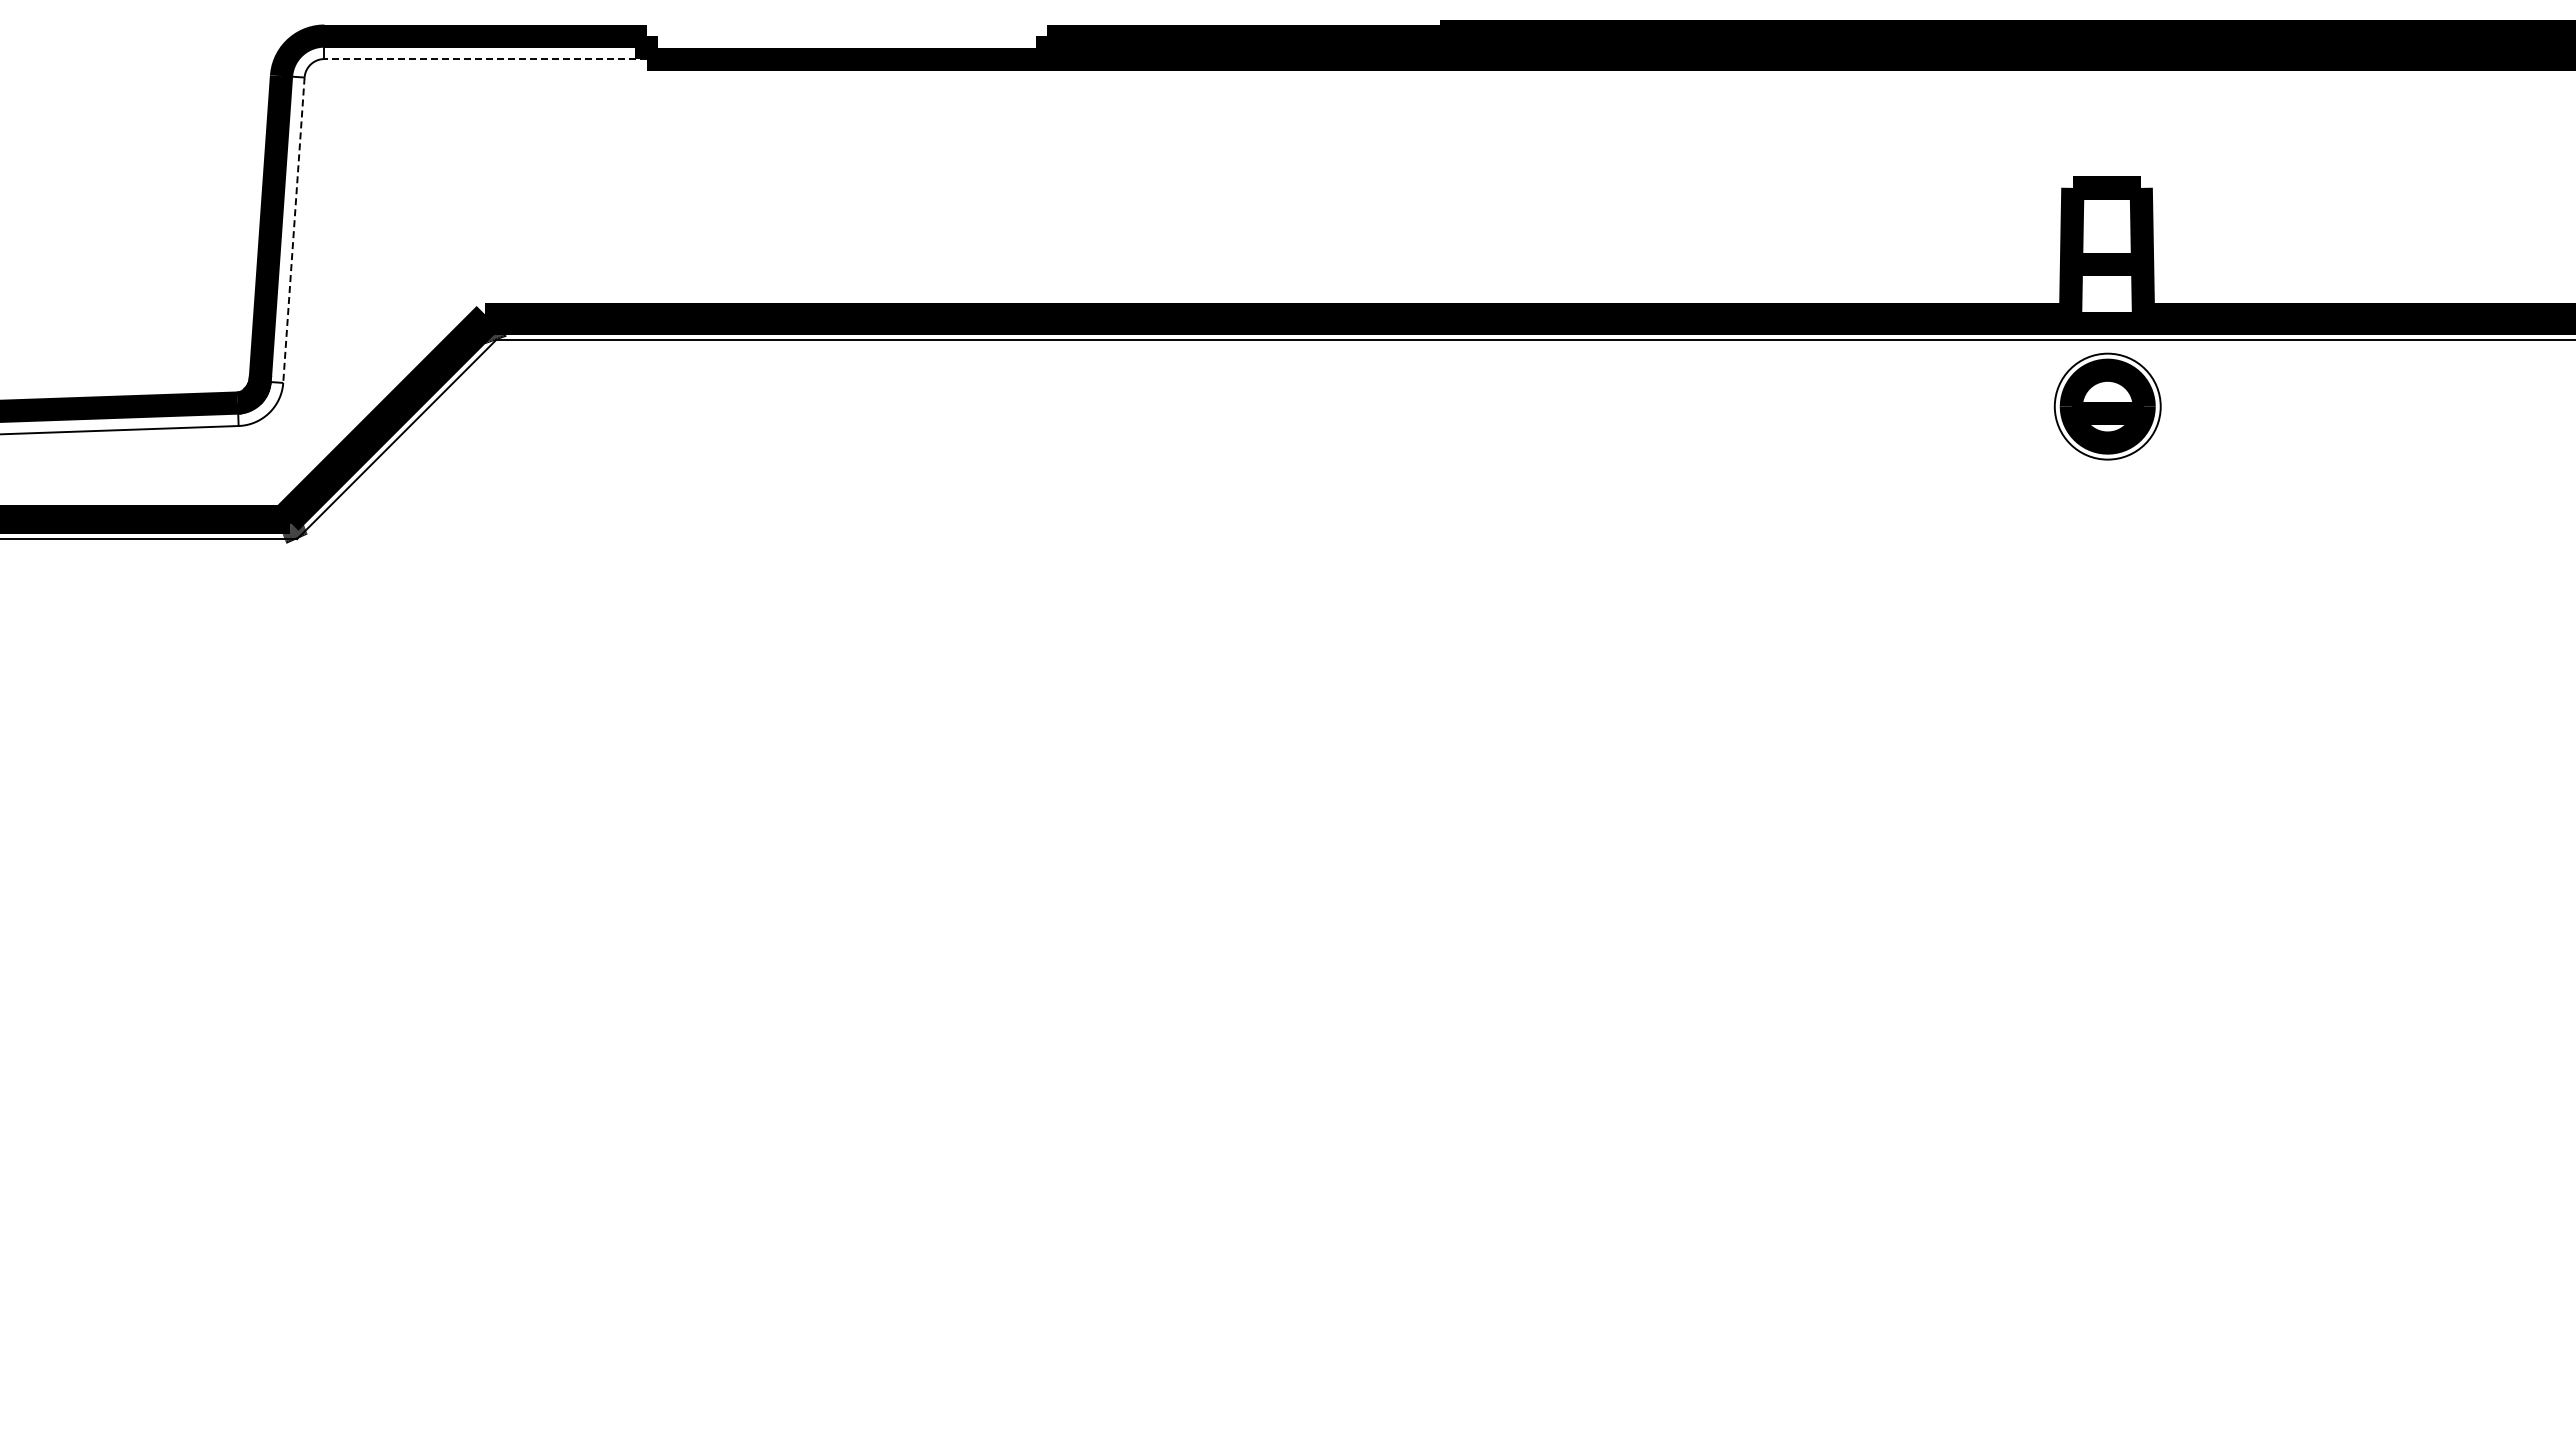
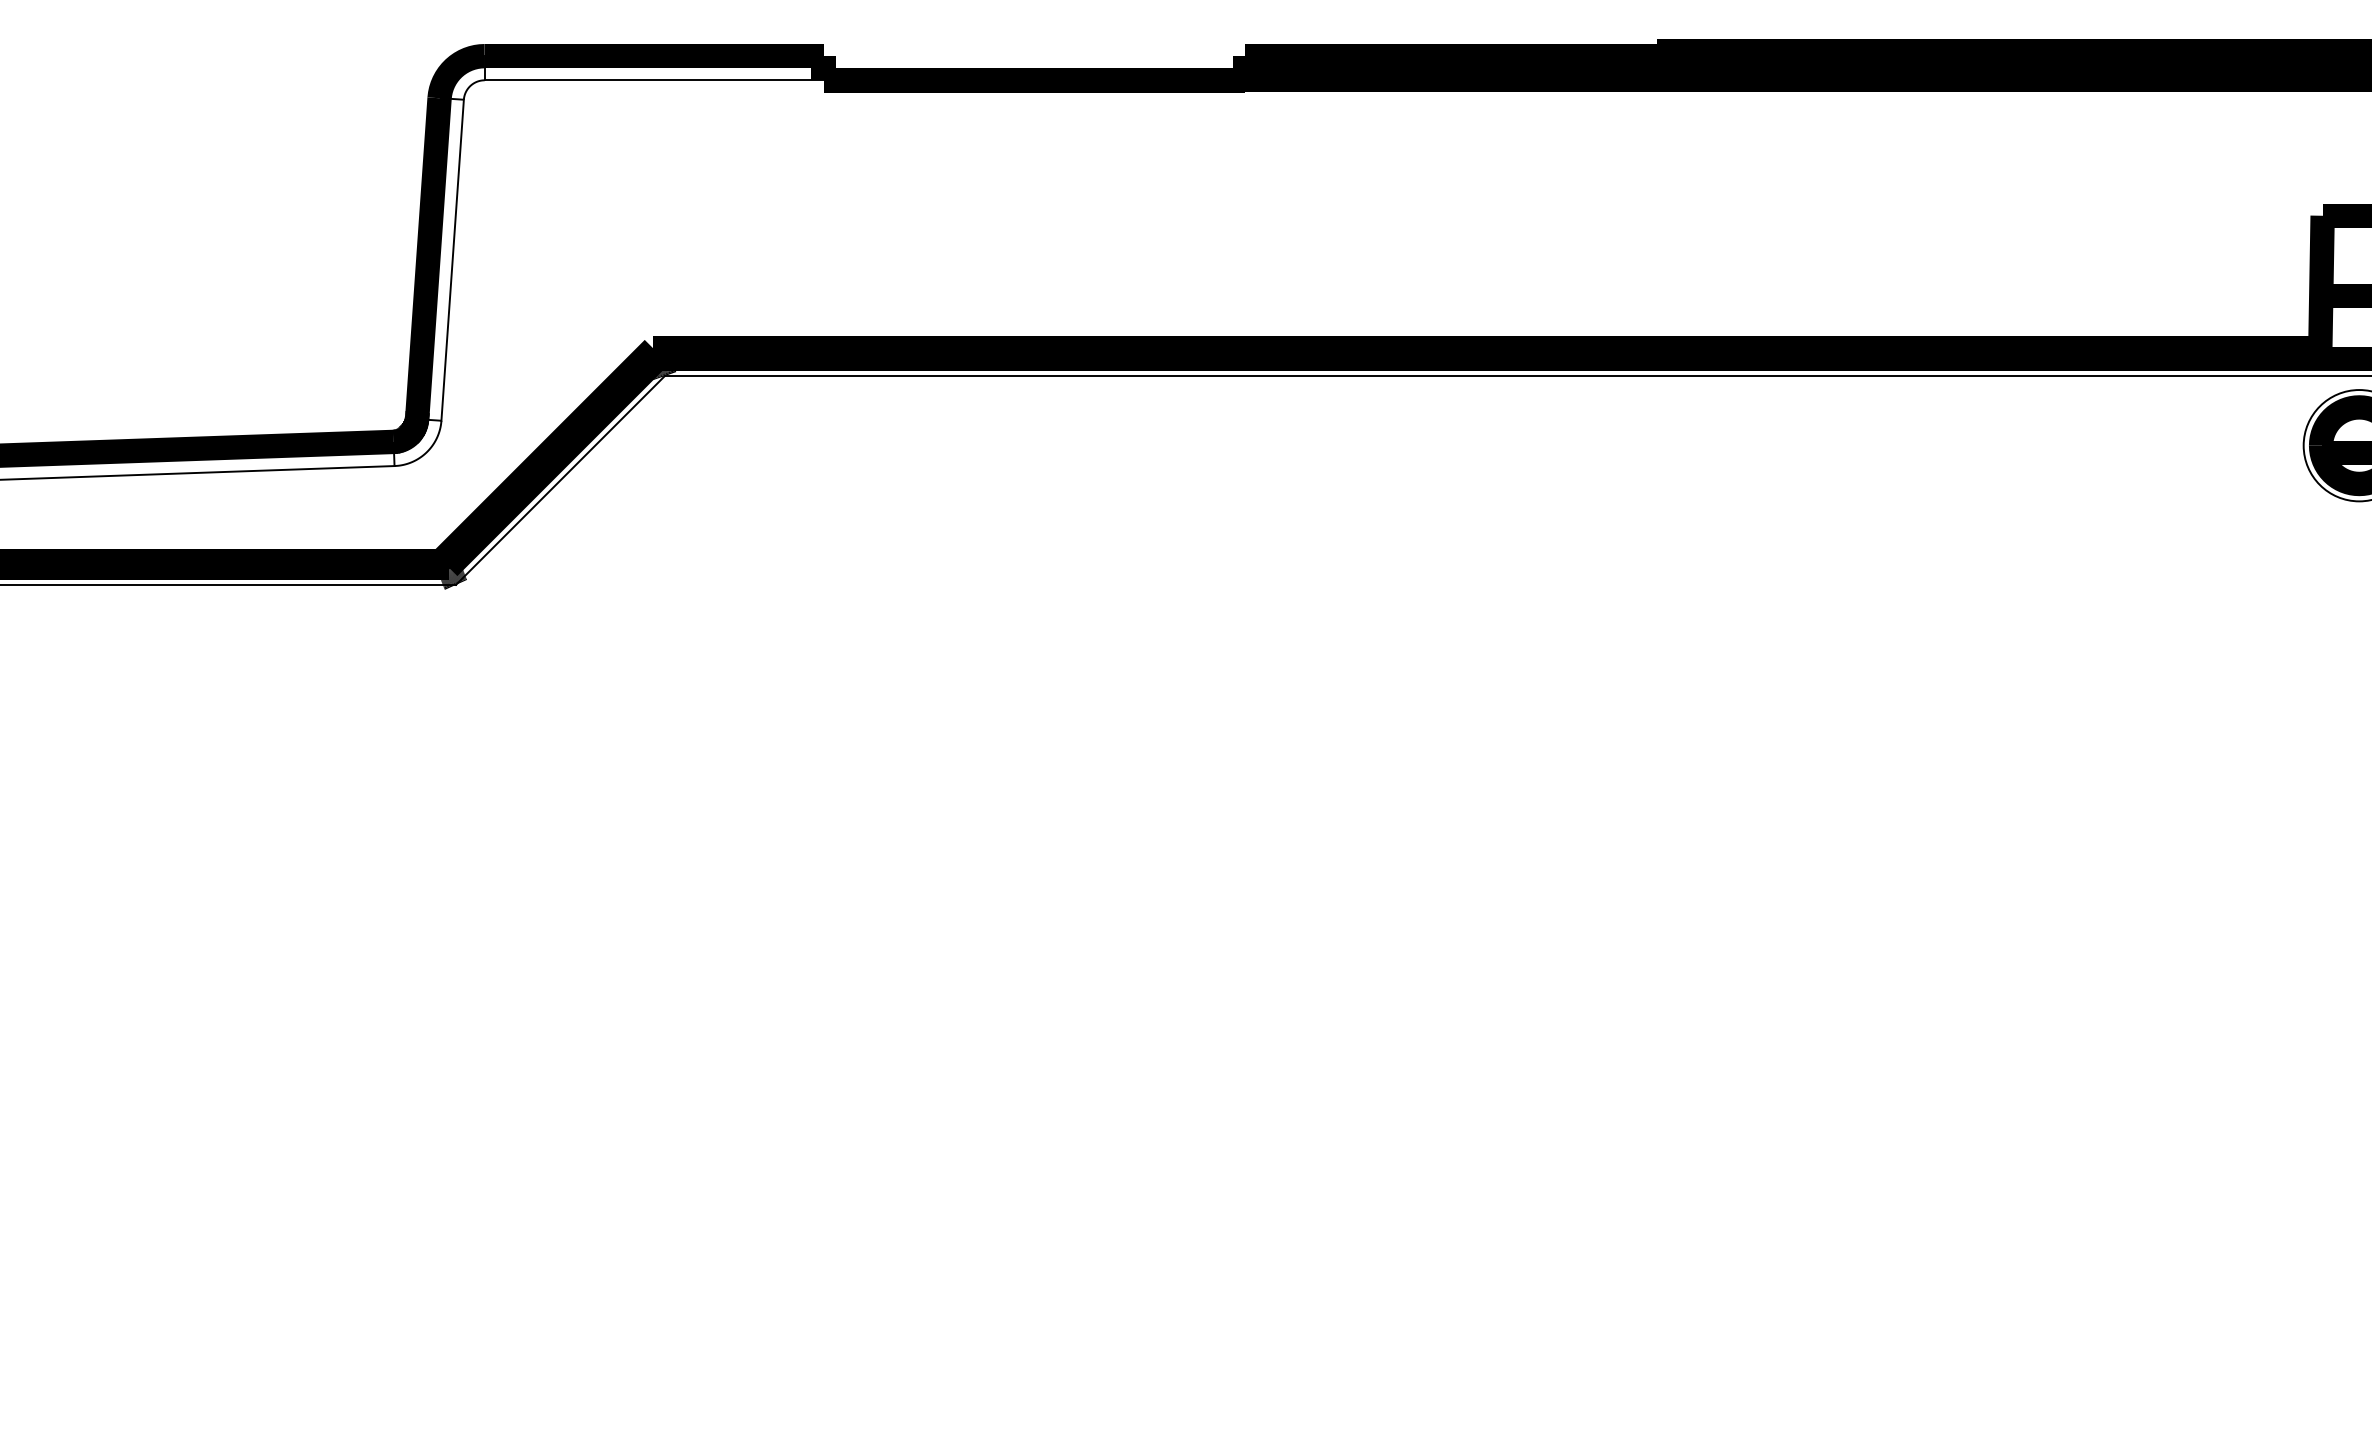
line: (485, 59) -> (654, 80), dashed -> solid
line: (293, 230) -> (452, 260), dashed -> solid

